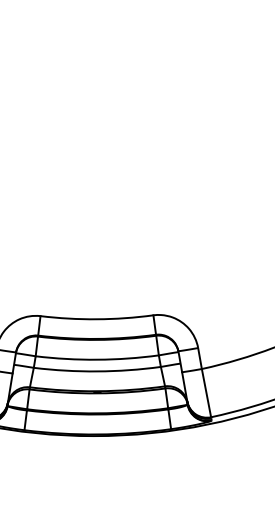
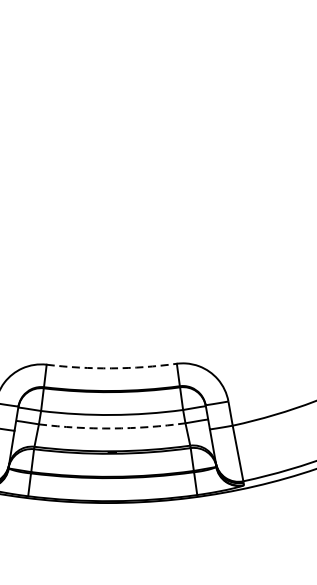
arc: (97, 319) -> (112, 368), solid -> dashed
arc: (97, 371) -> (112, 428), solid -> dashed

